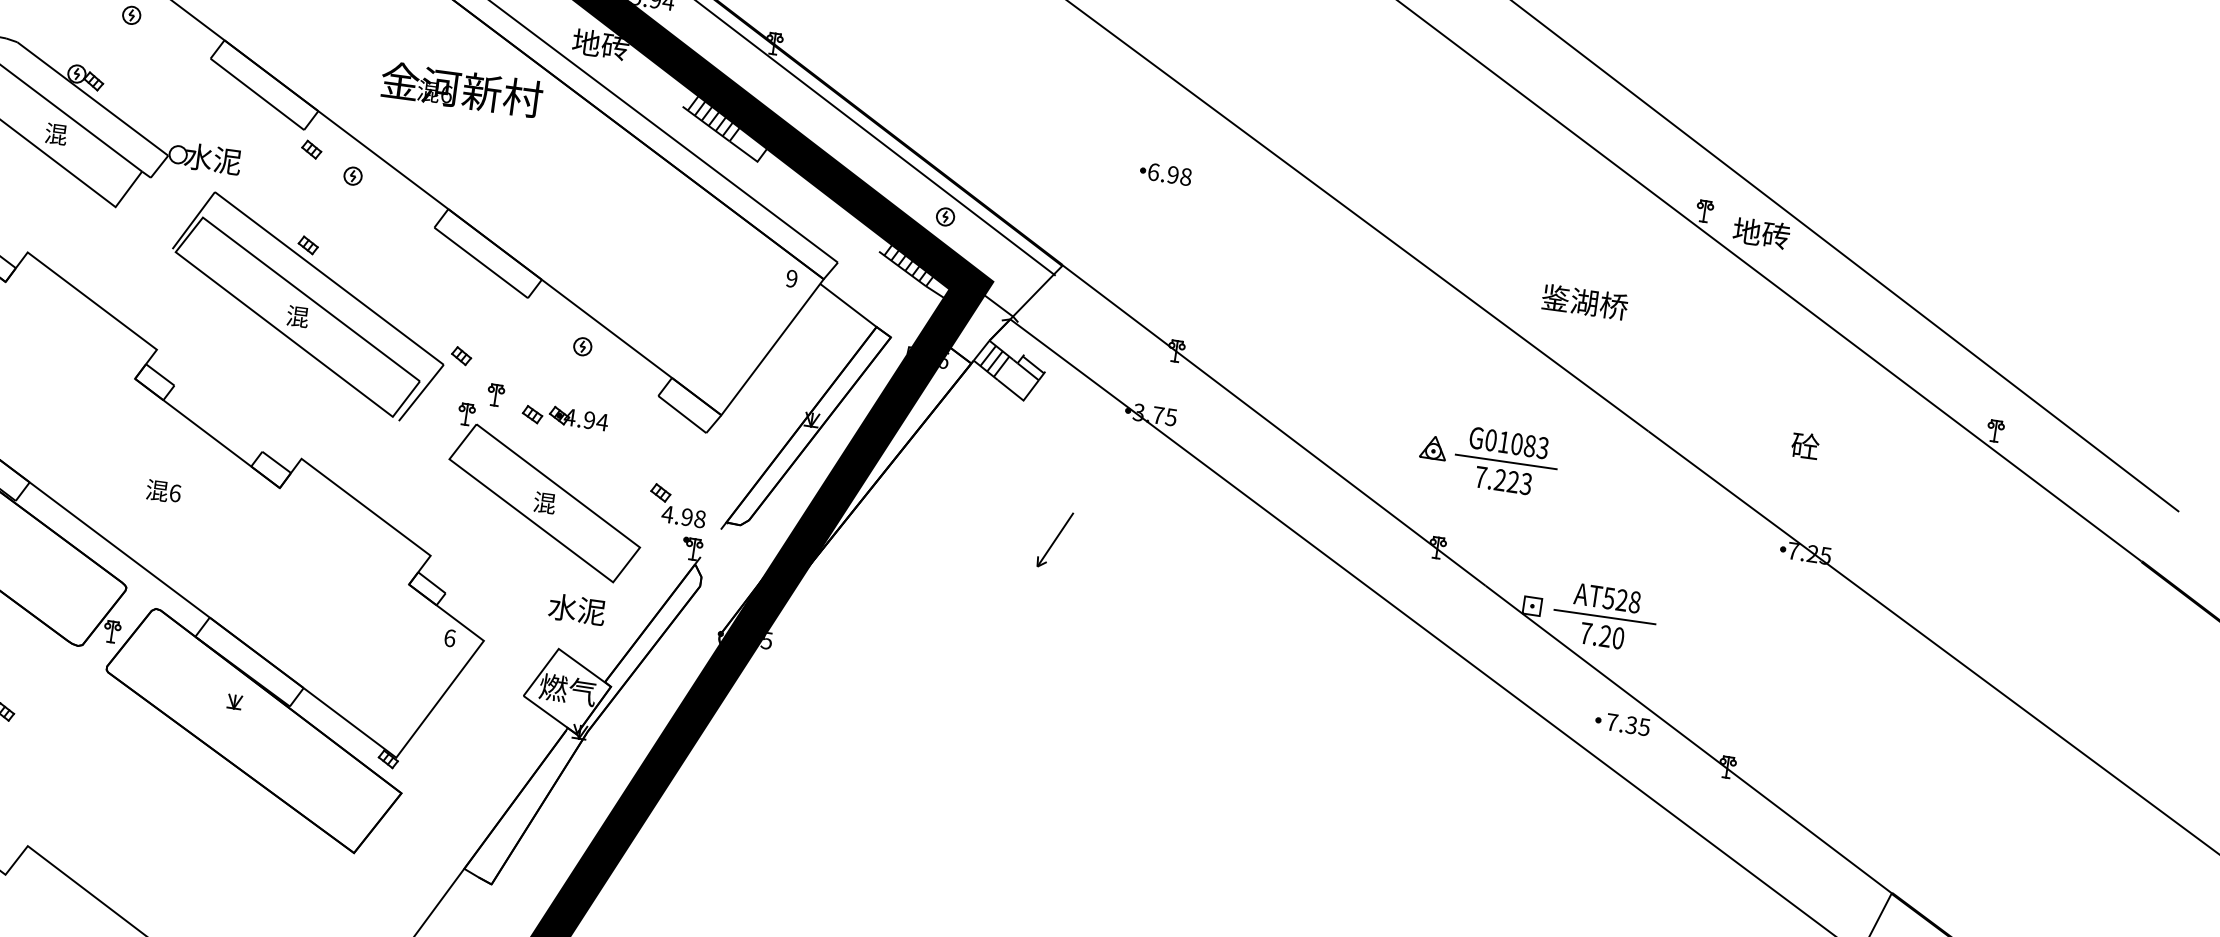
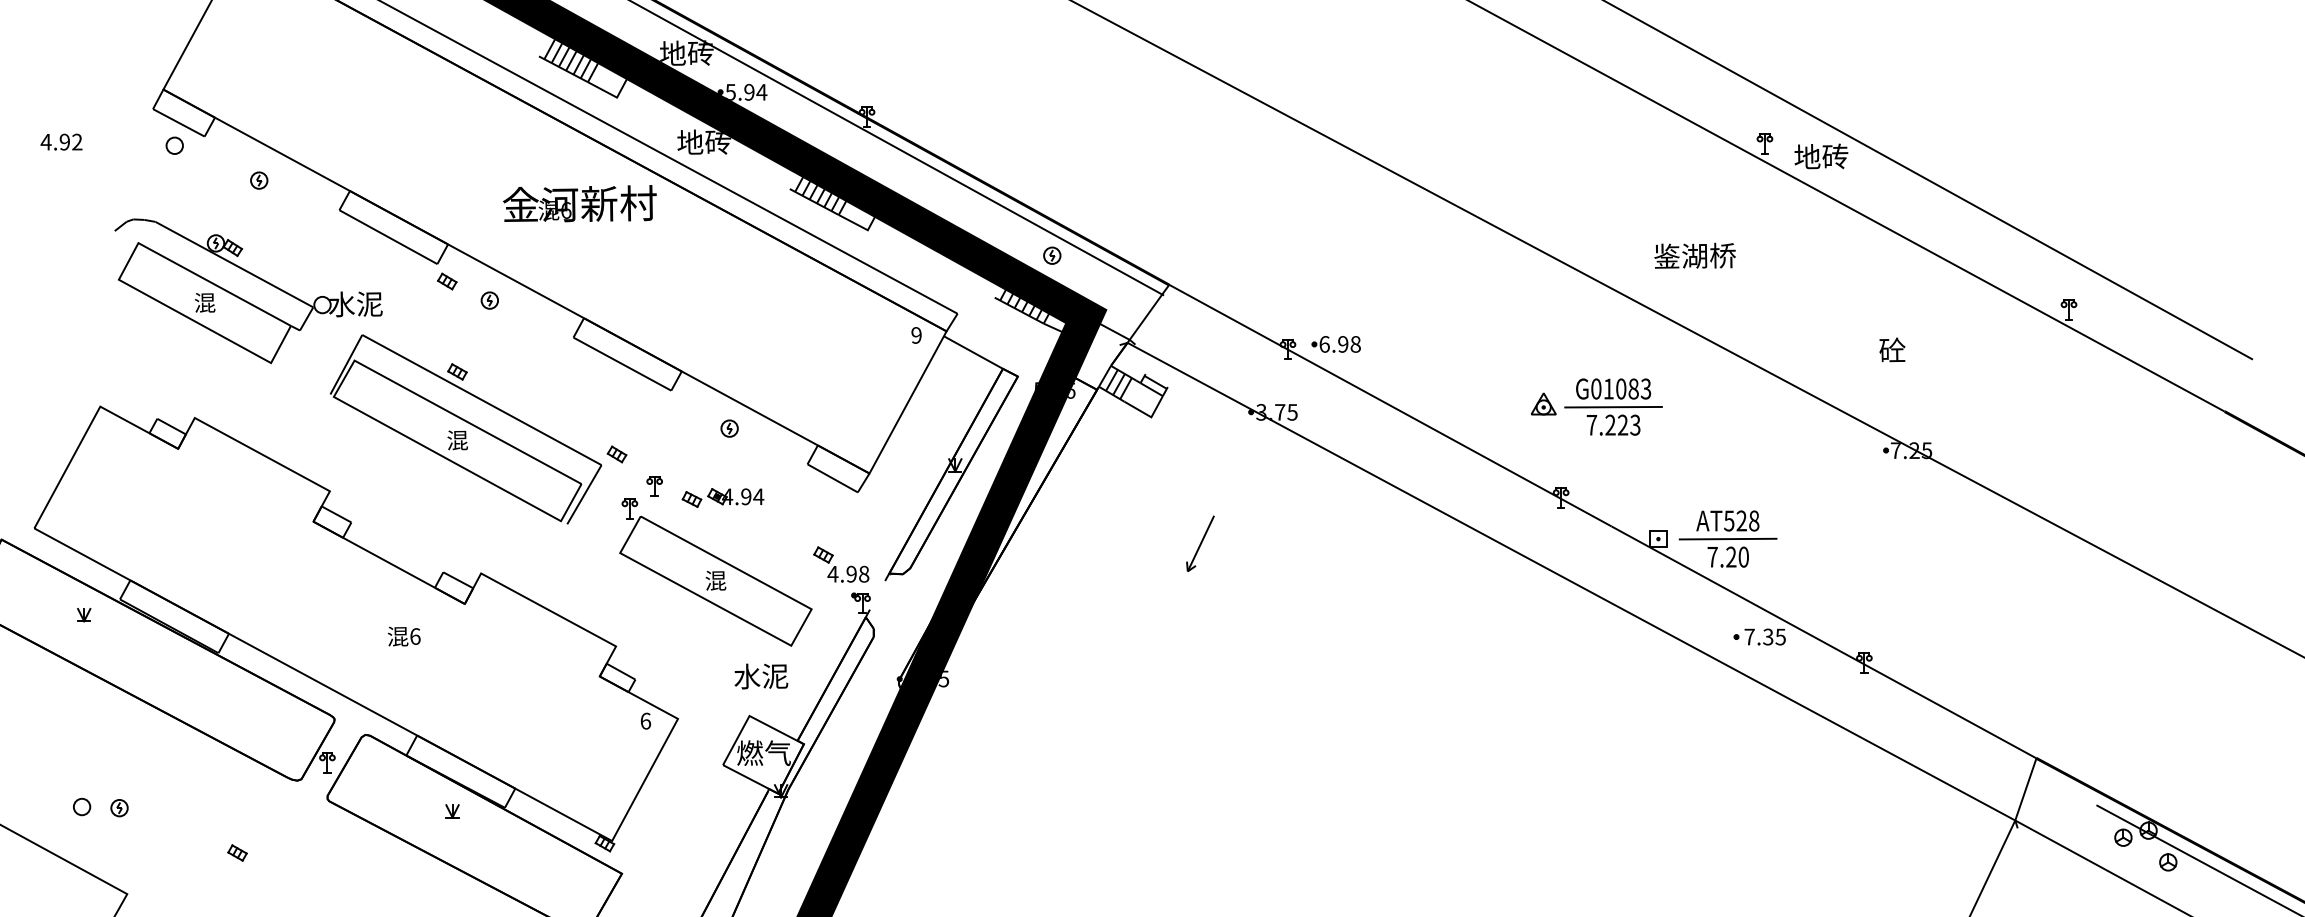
part: (1165, 173) -> (1335, 344), moved
text: (1584, 301) -> (1694, 255), moved
text: (163, 491) -> (403, 636), moved

